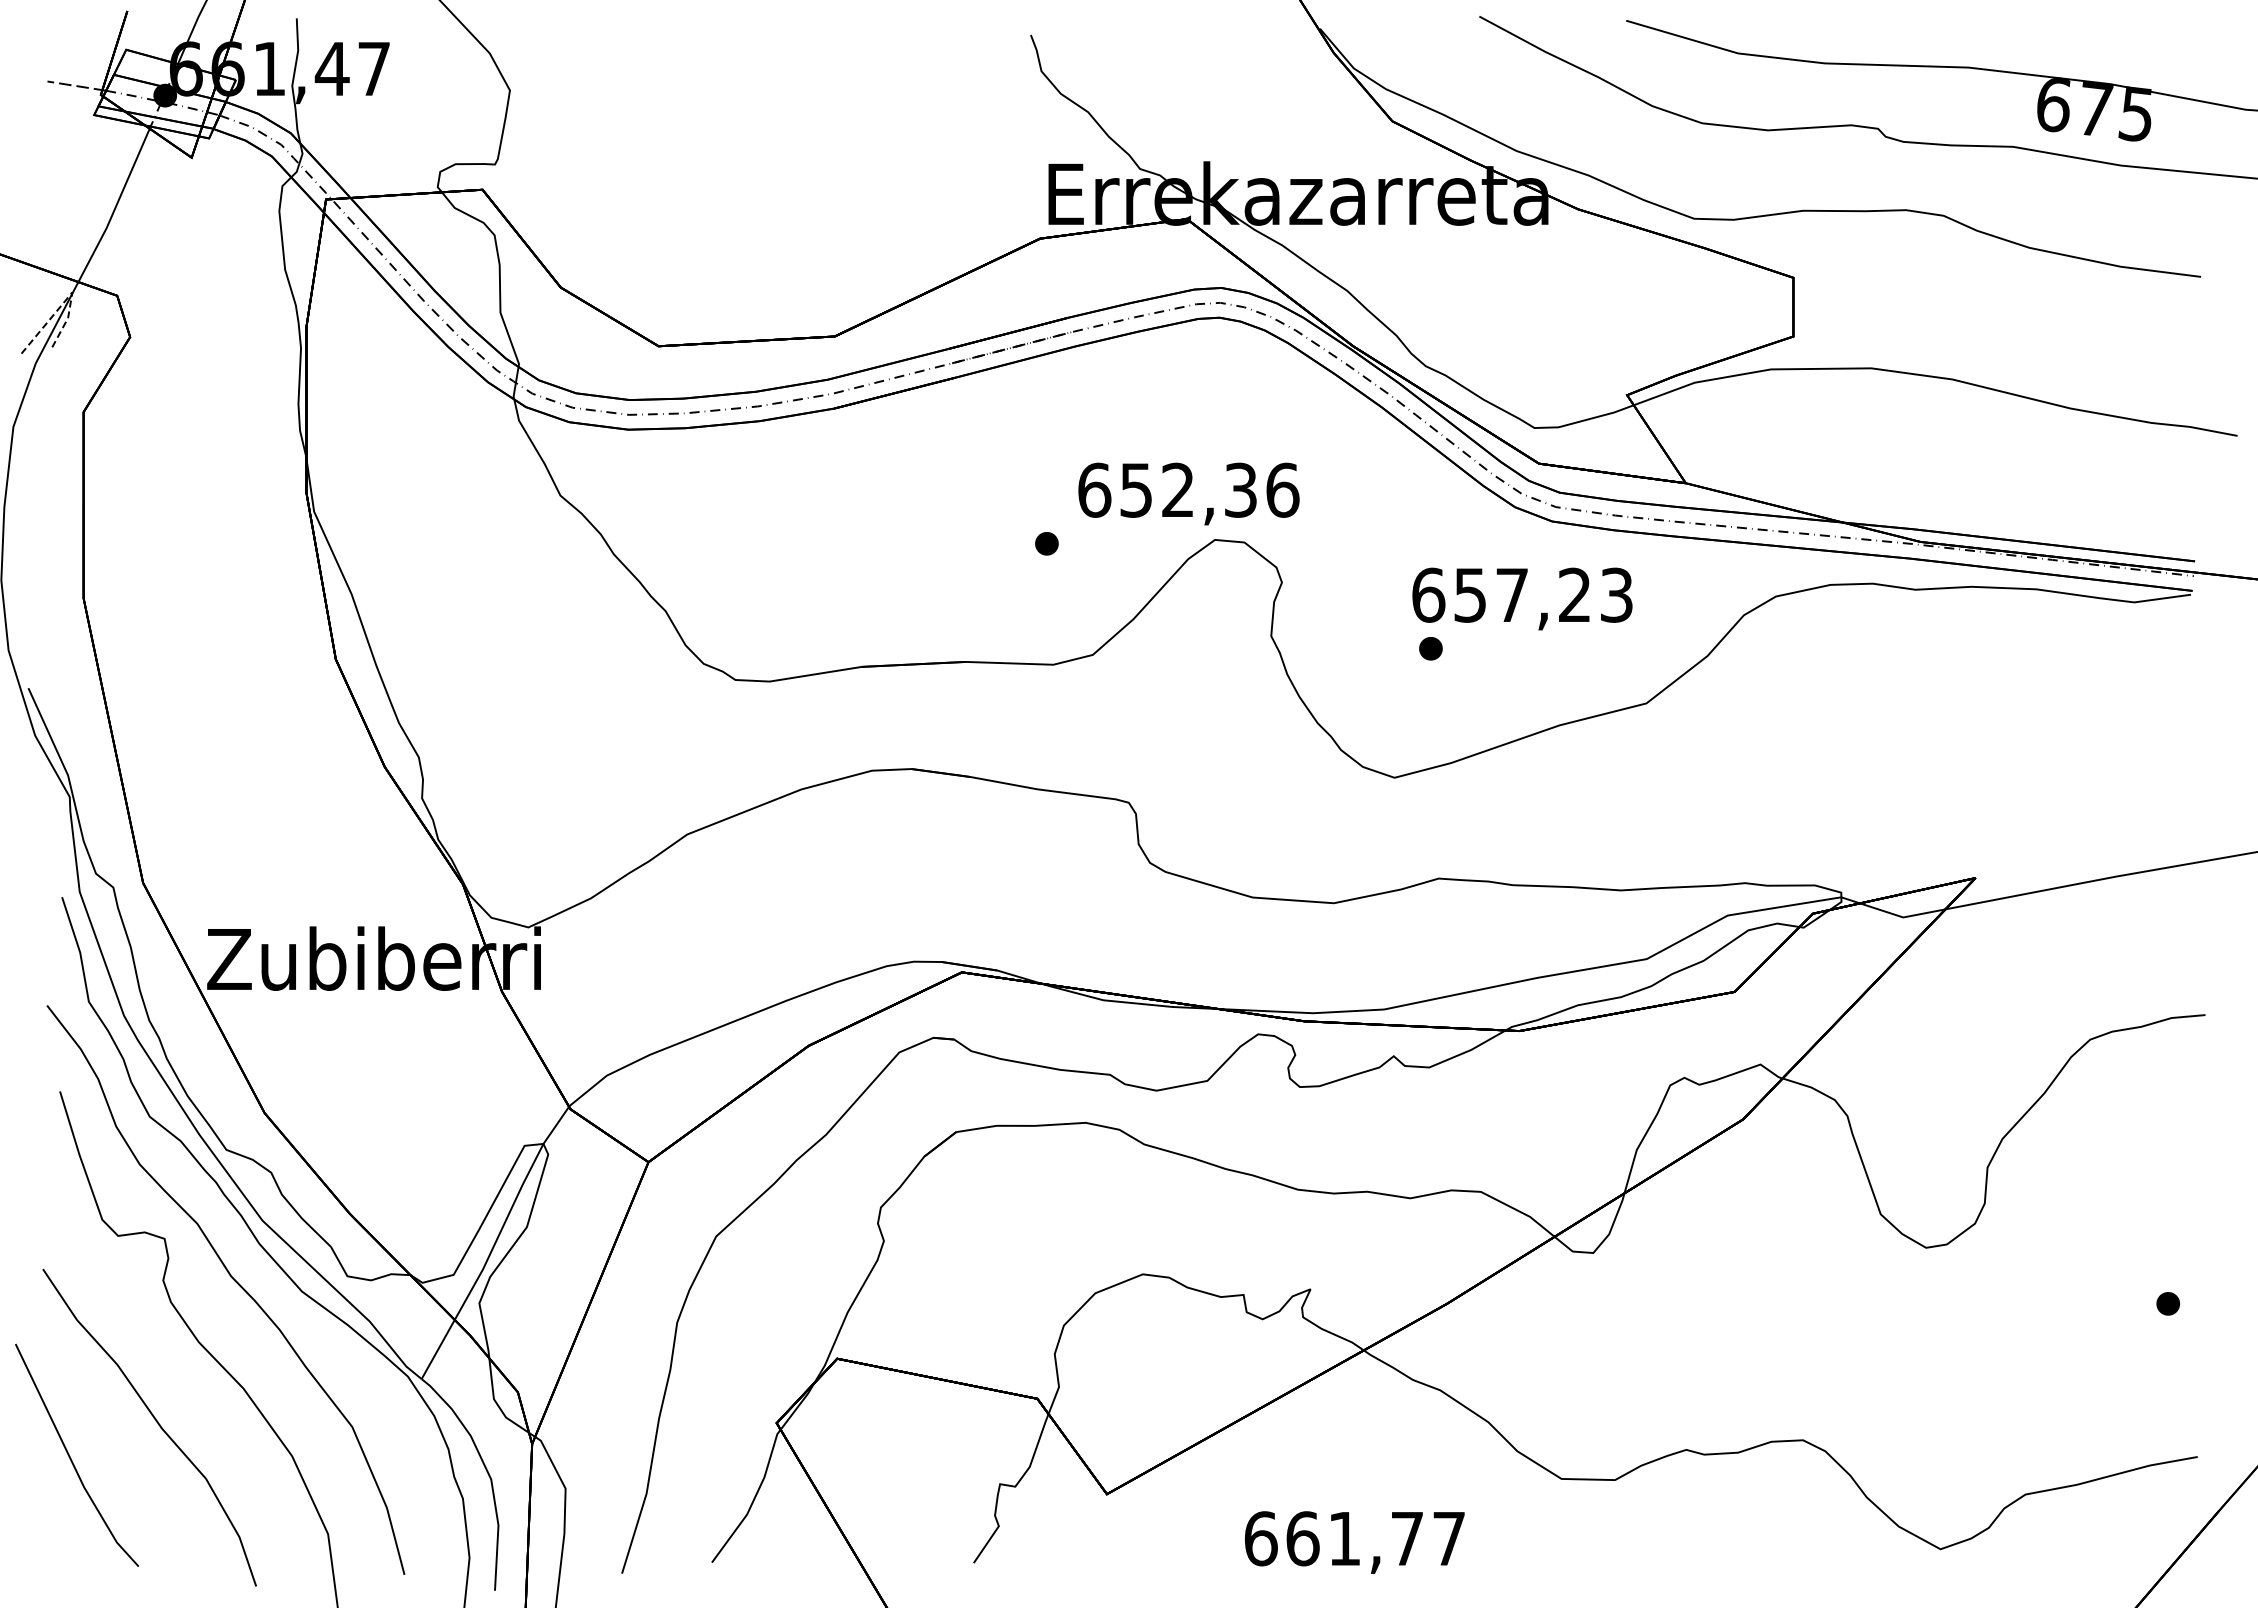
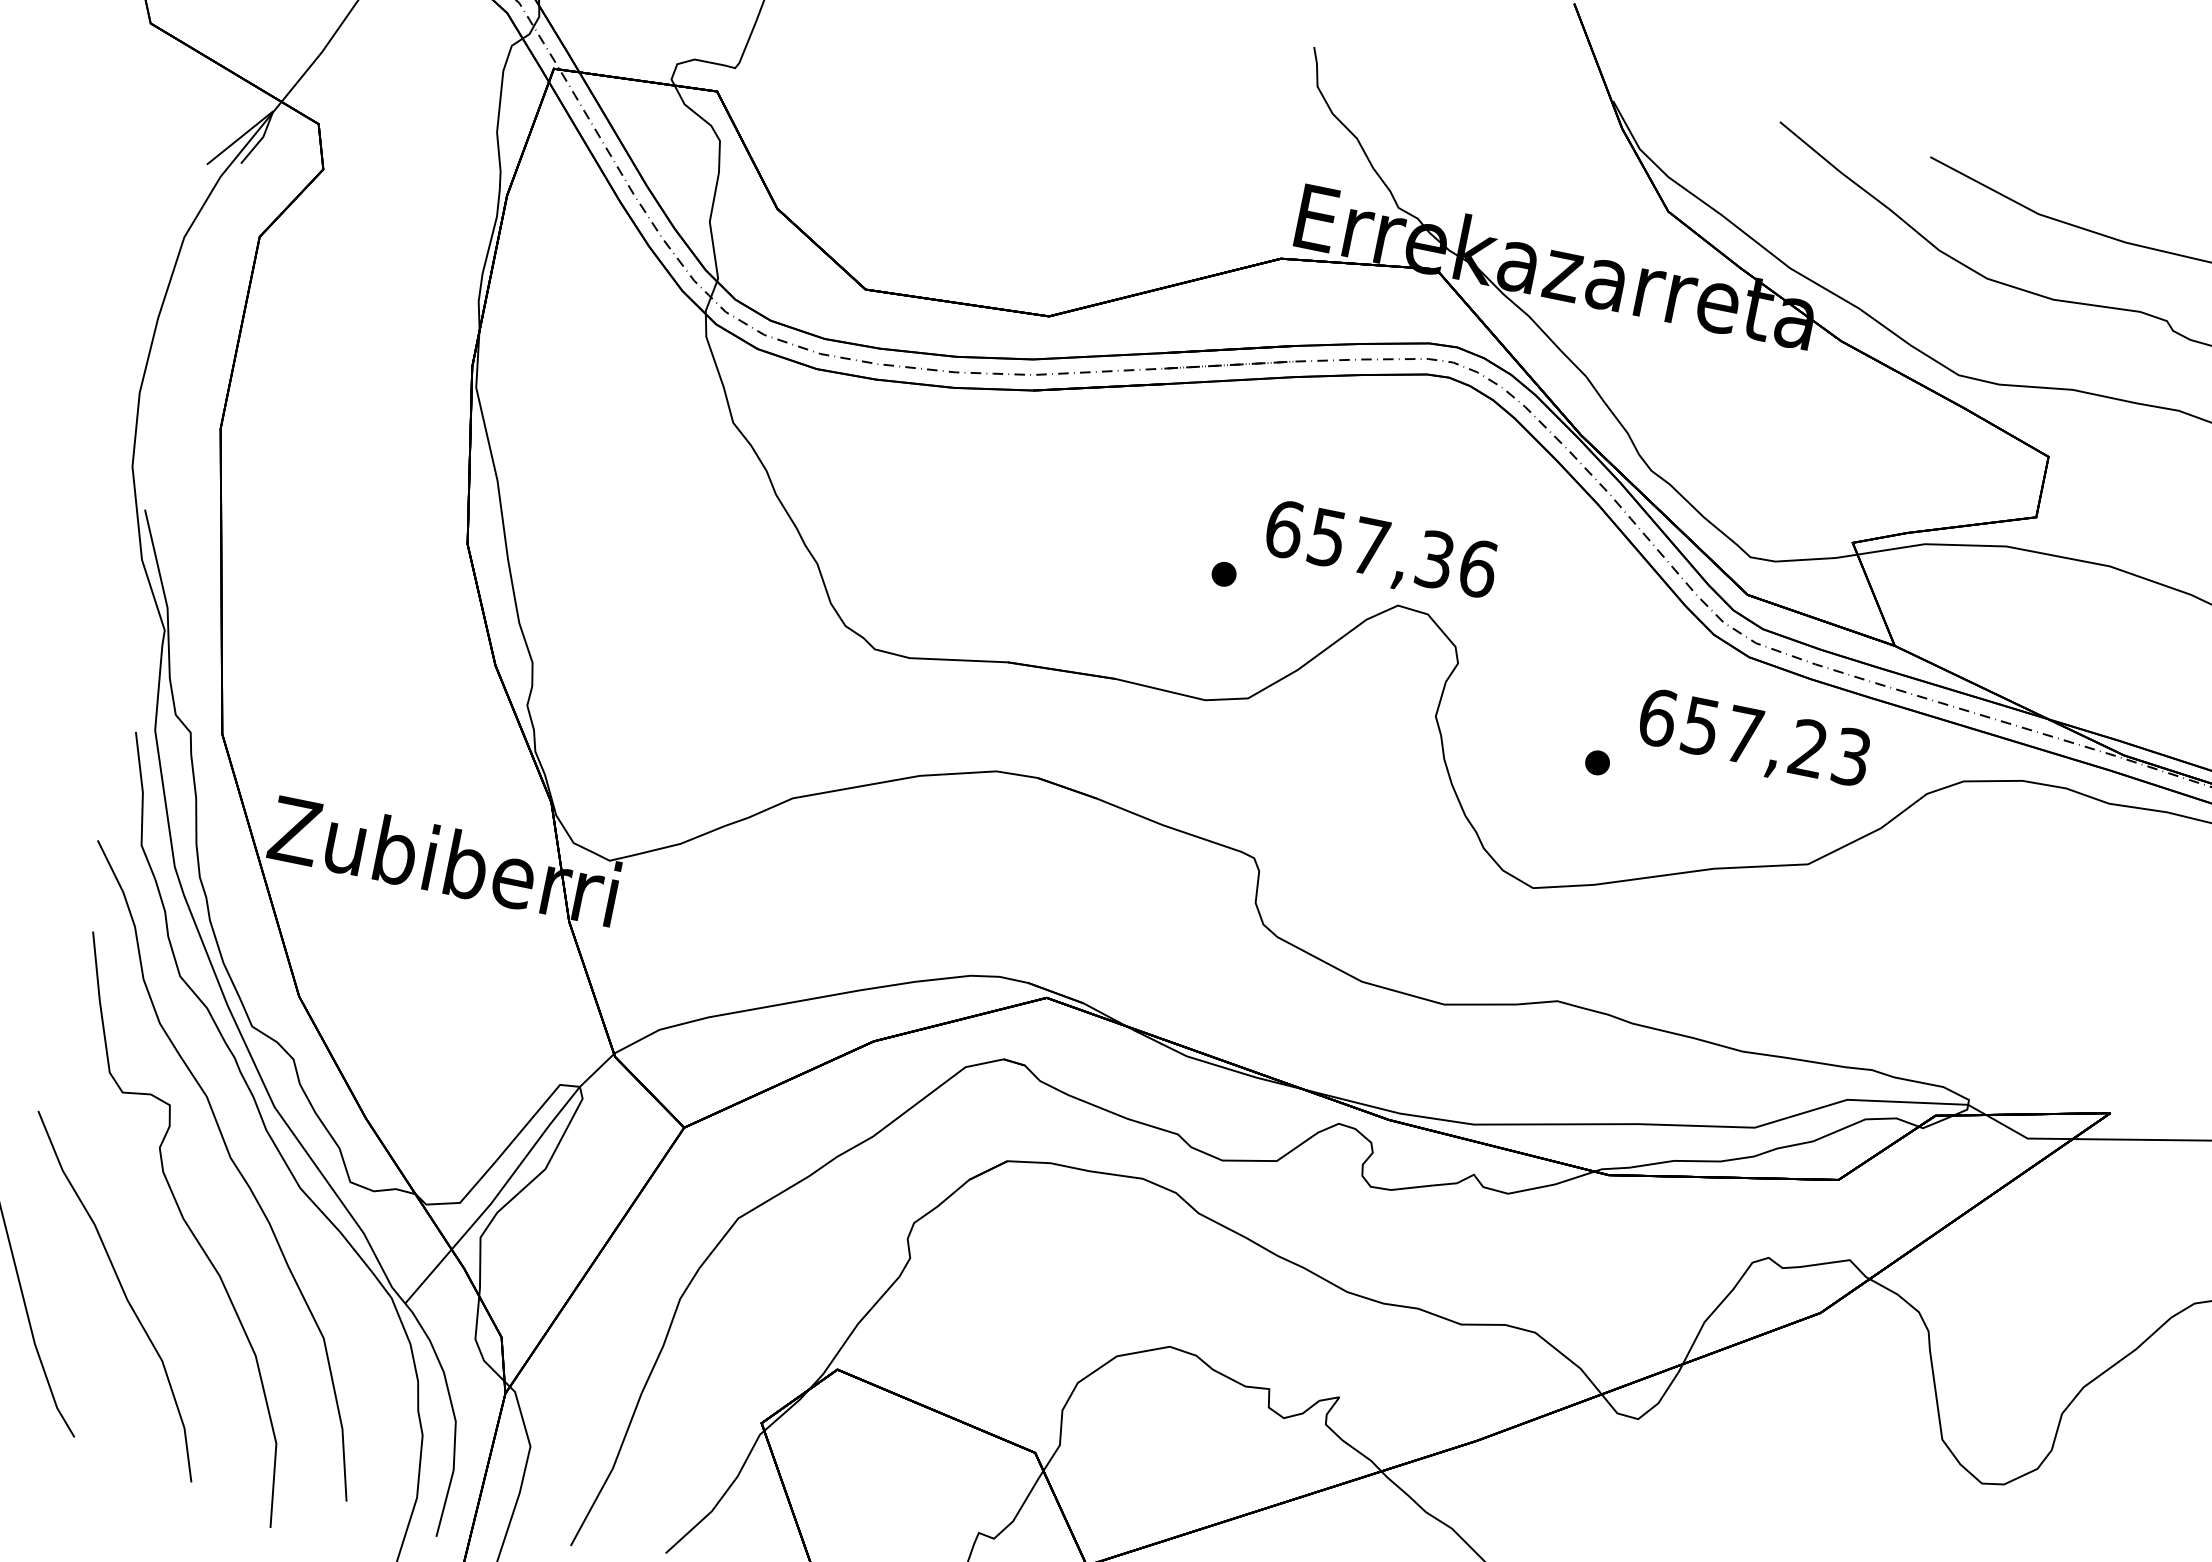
line: (66, 299) -> (265, 117), dashed -> solid
text: (1177, 489) -> (1369, 545), 652,36 -> 657,36
text: (1522, 598) -> (1753, 740), moved

